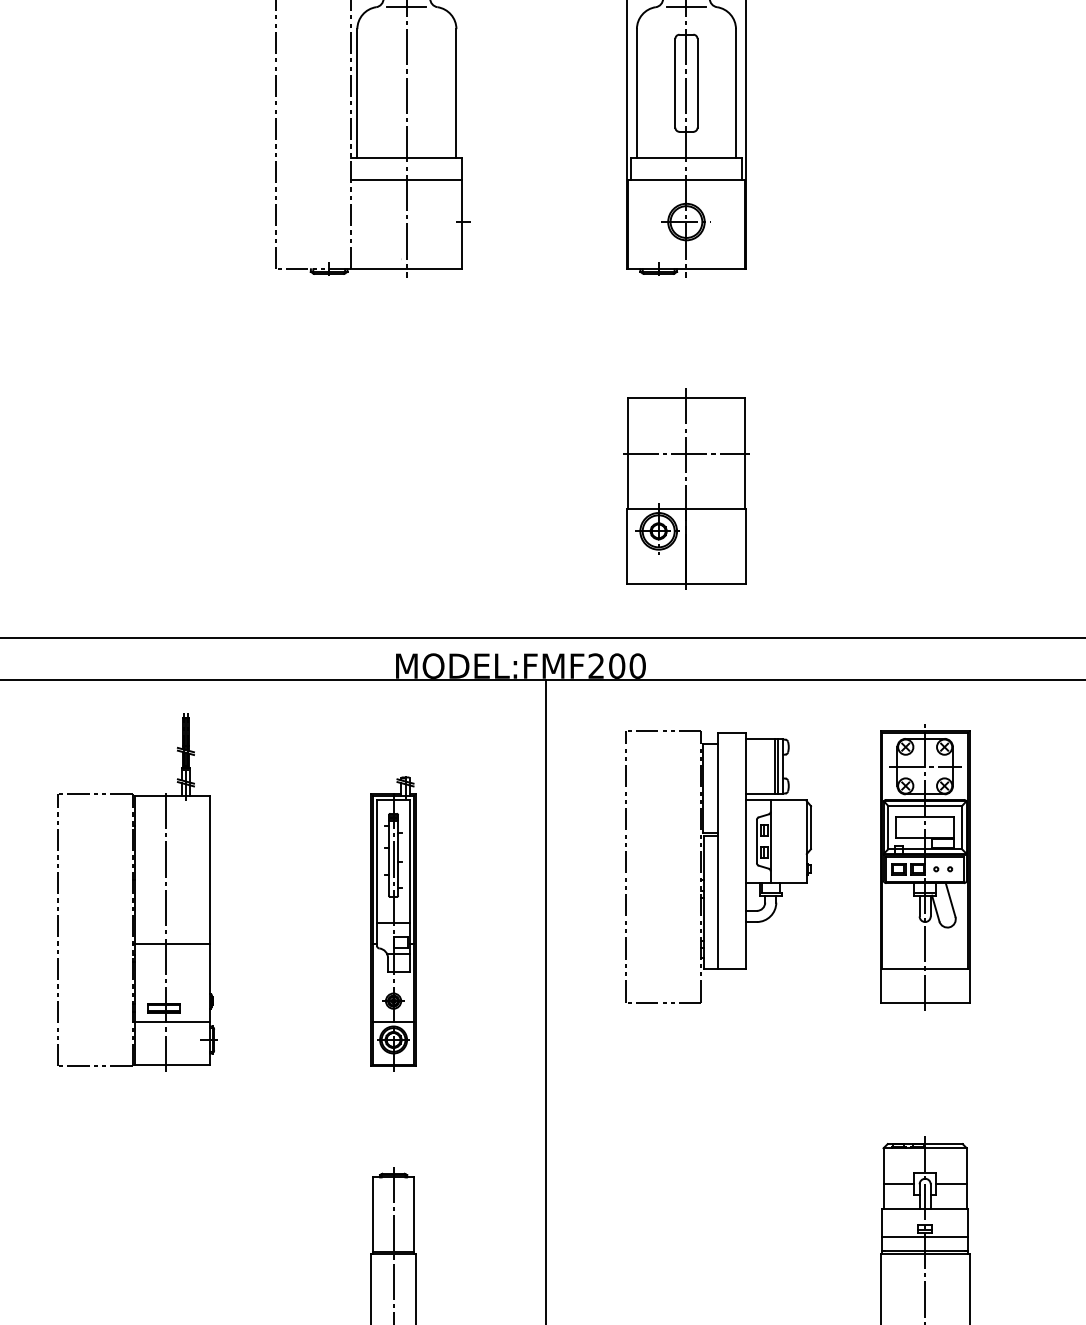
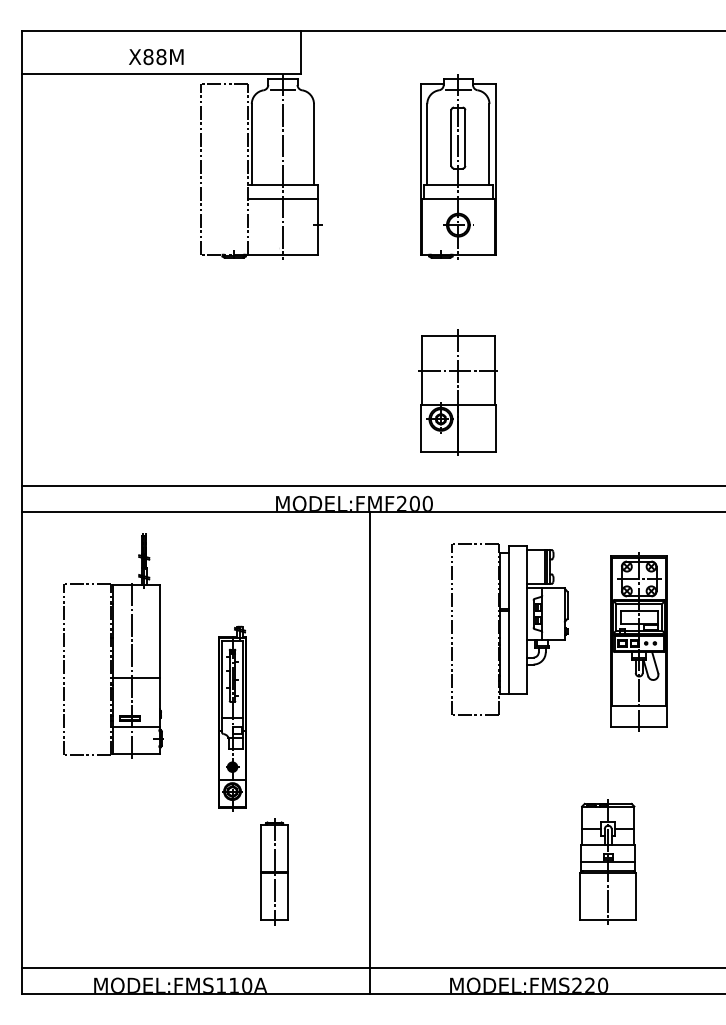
part: (718, 866) -> (509, 629), moved
part: (924, 866) -> (638, 641), moved
part: (393, 923) -> (232, 718), moved

